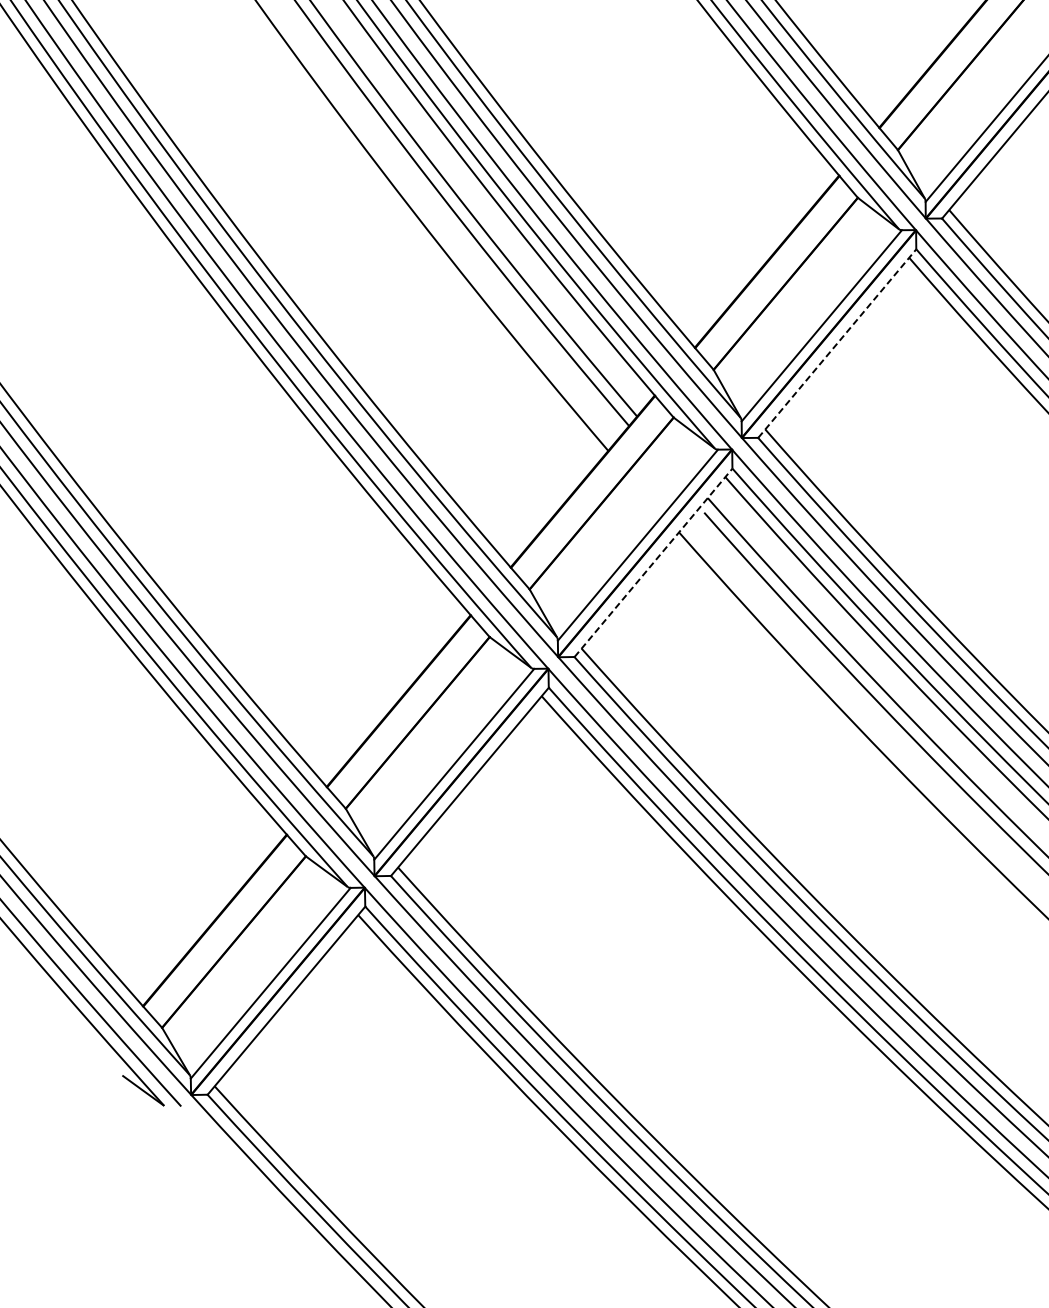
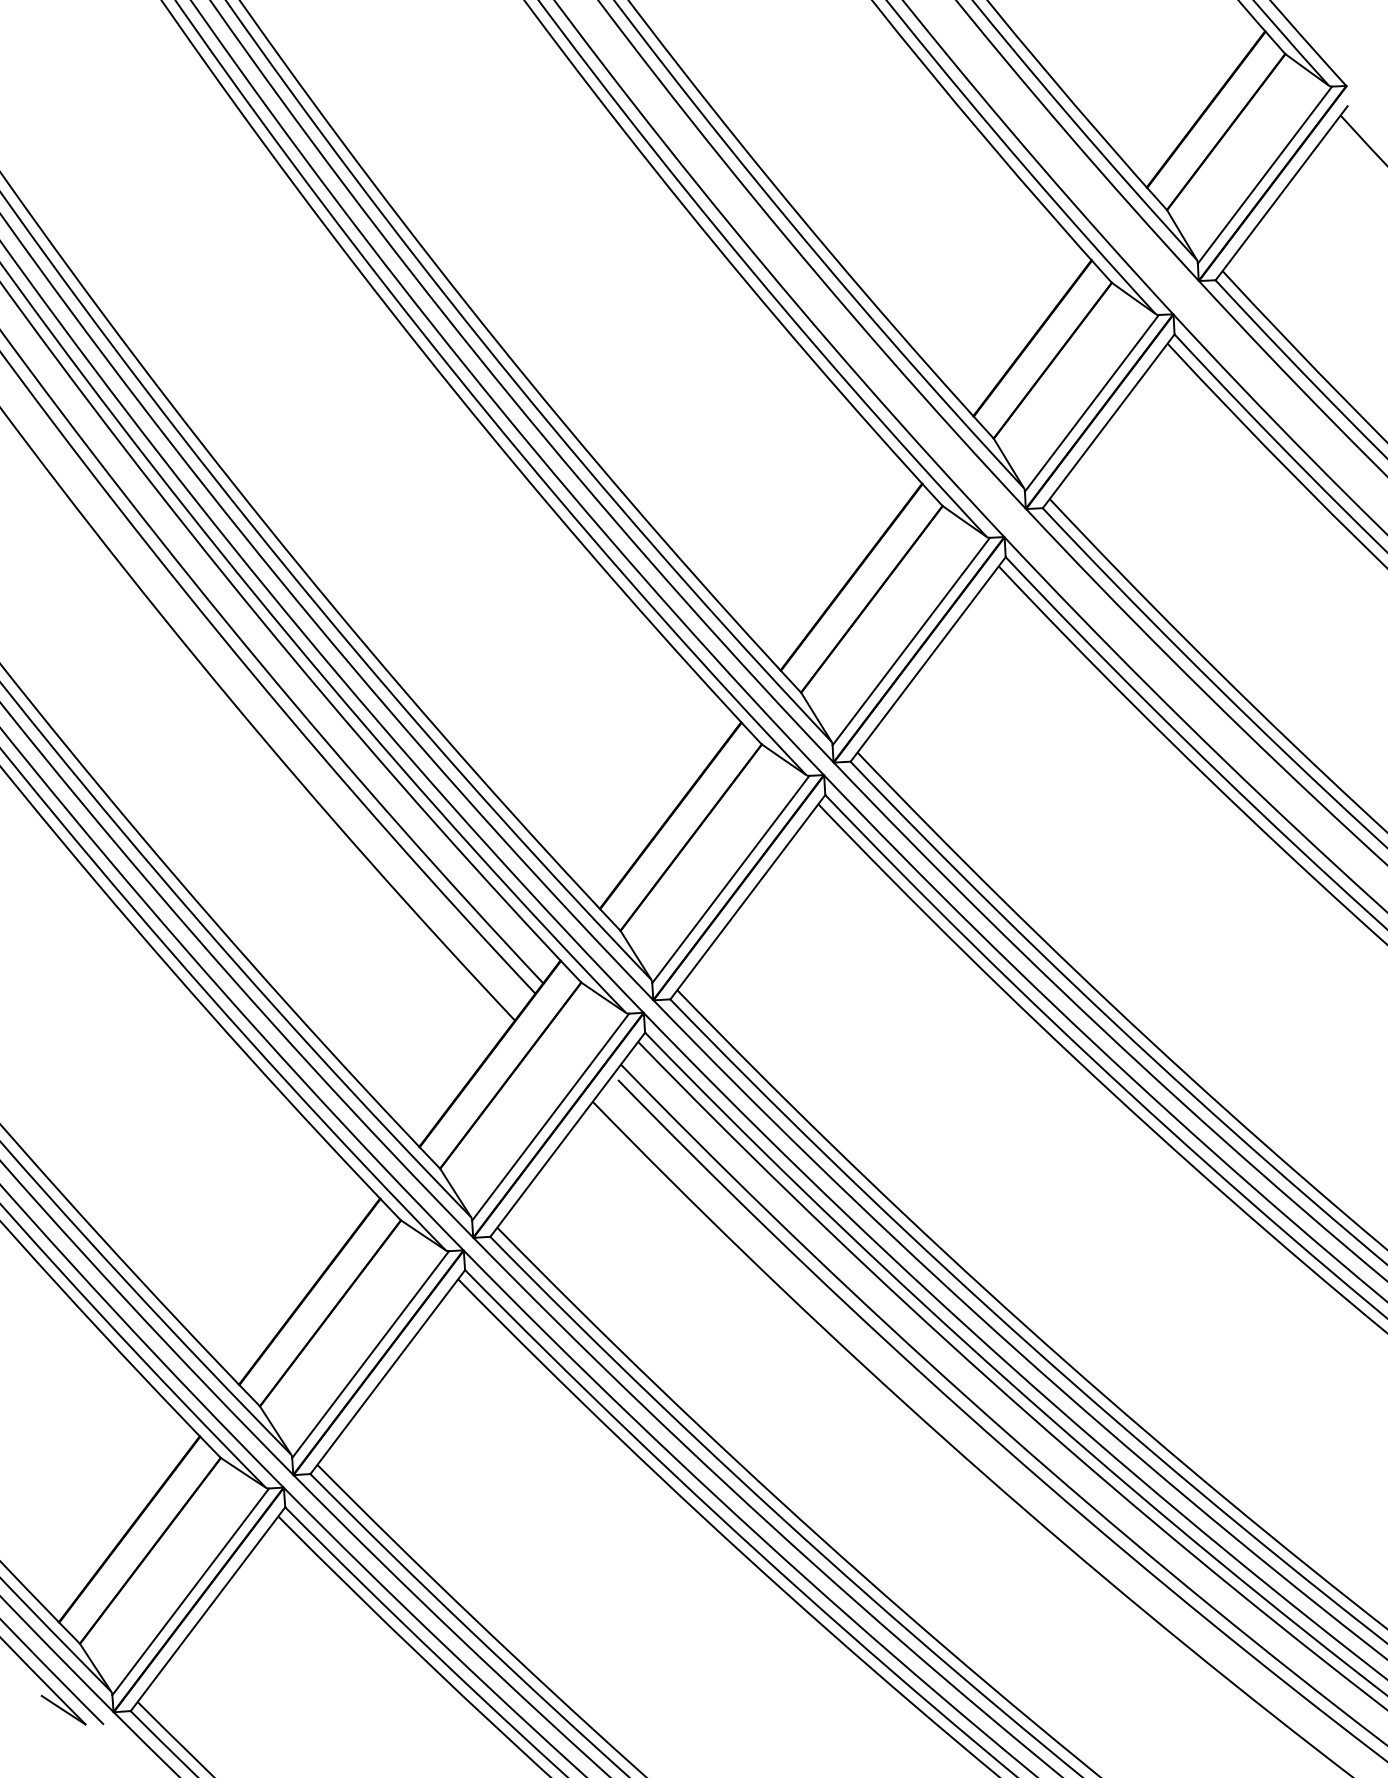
line: (837, 342) -> (748, 896), dashed -> solid
line: (654, 562) -> (568, 1134), dashed -> solid

